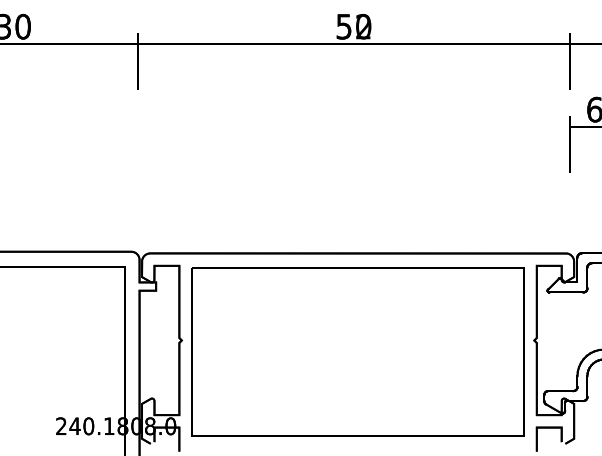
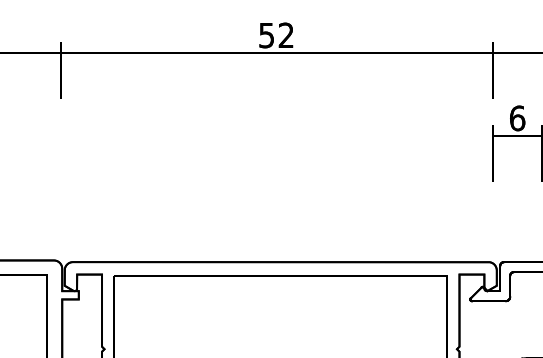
text: (363, 26) -> (286, 35), 50 -> 52

